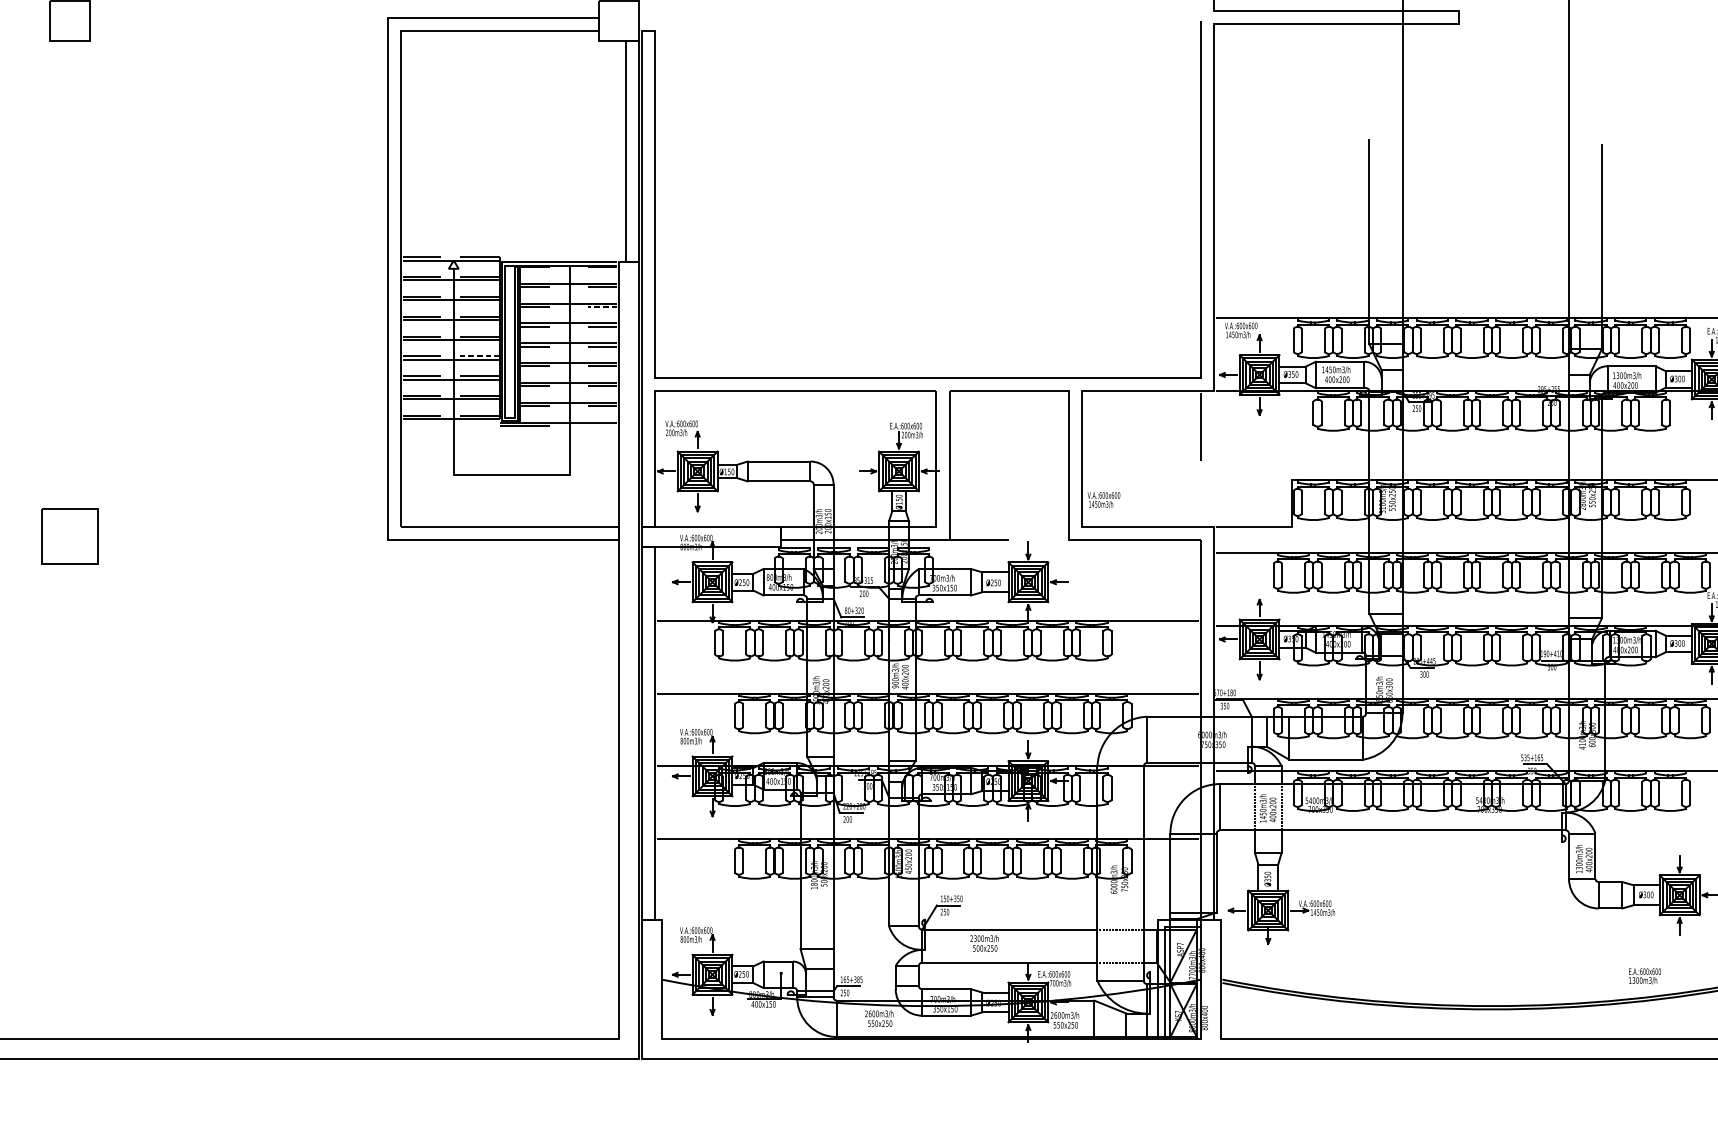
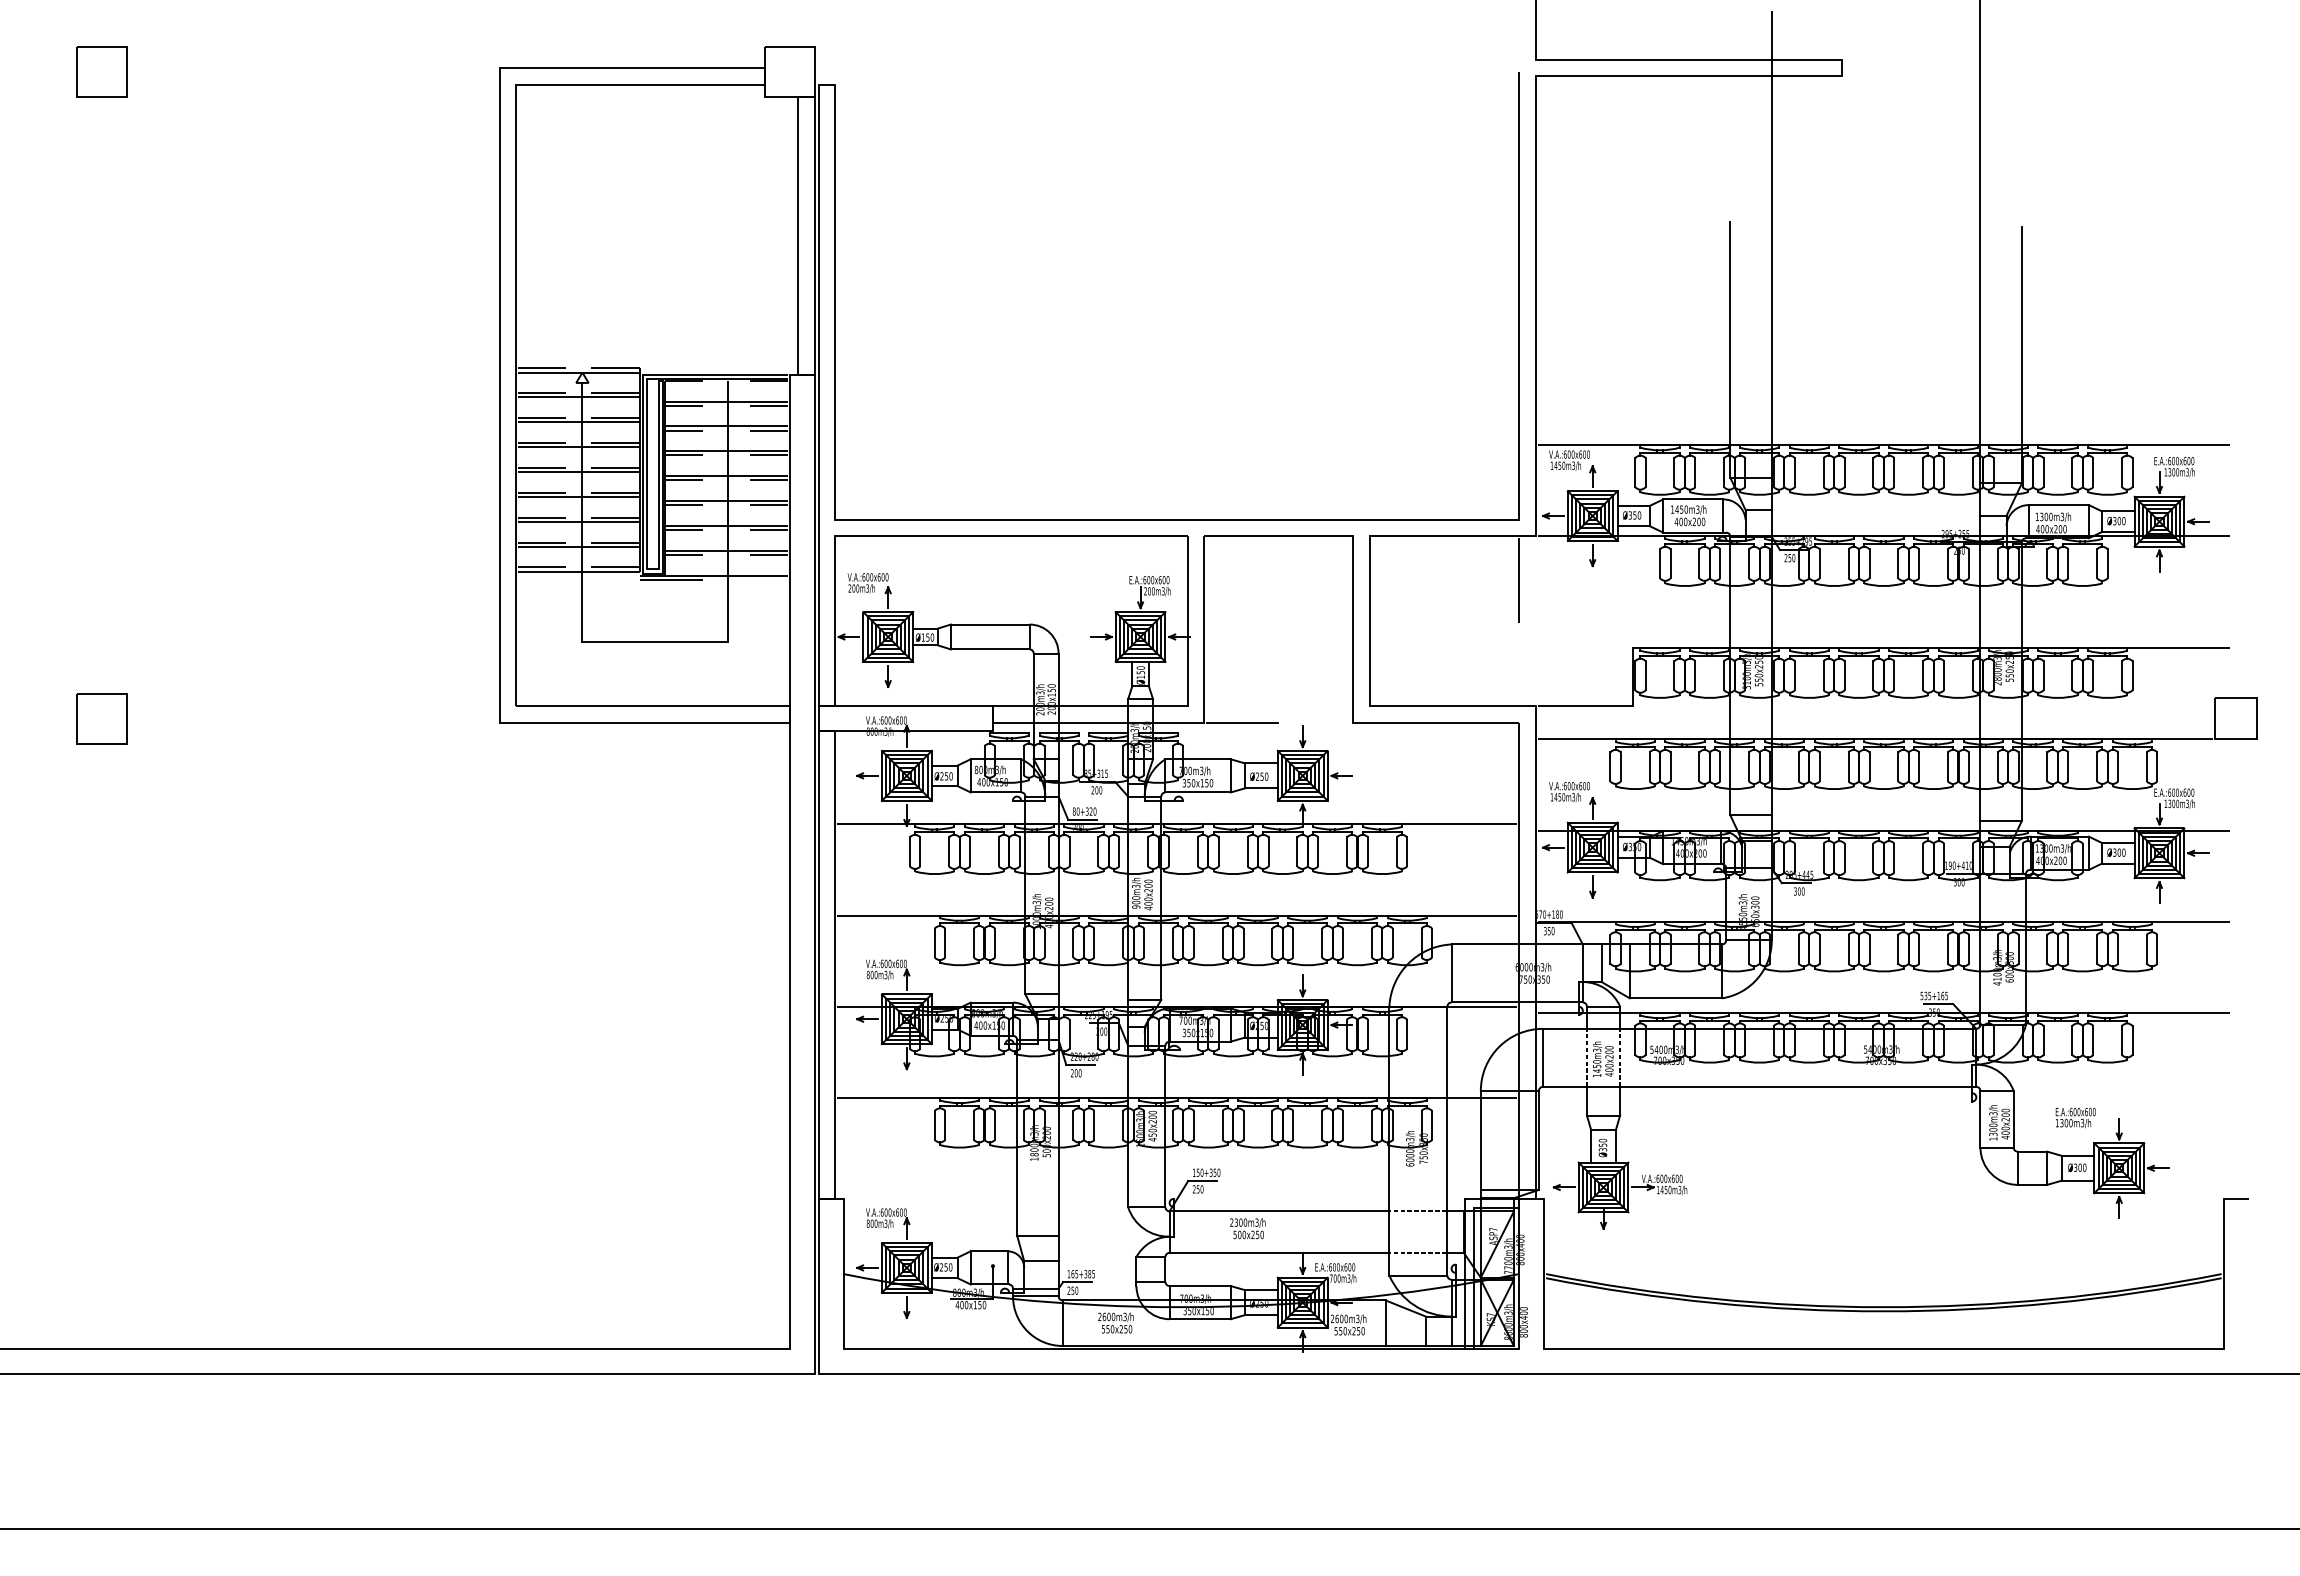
line: (602, 306) -> (768, 430), dashed -> solid
line: (480, 356) -> (615, 492), dashed -> solid
text: (1103, 500) -> (1569, 792), moved
part: (70, 536) -> (101, 718), size x0.71
text: (1644, 976) -> (2075, 1117), moved

